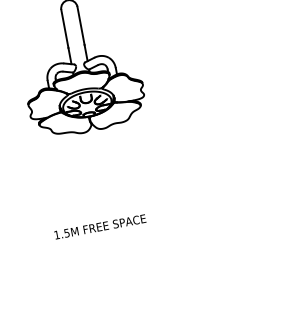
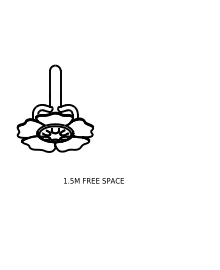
text: (99, 226) -> (93, 180), moved

